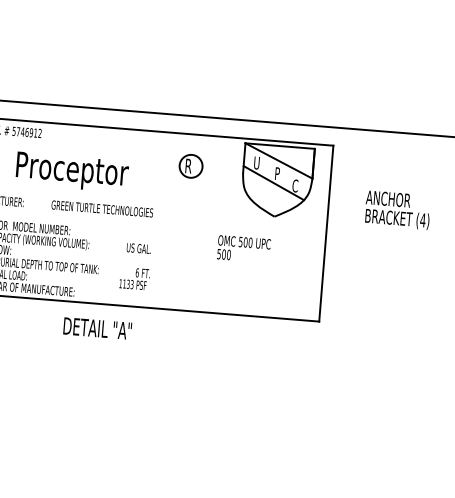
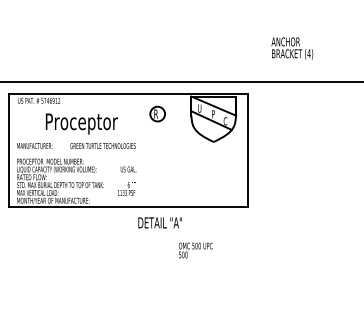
text: (397, 210) -> (292, 48), moved
text: (243, 249) -> (195, 250), moved
text: (96, 327) -> (159, 222), moved

